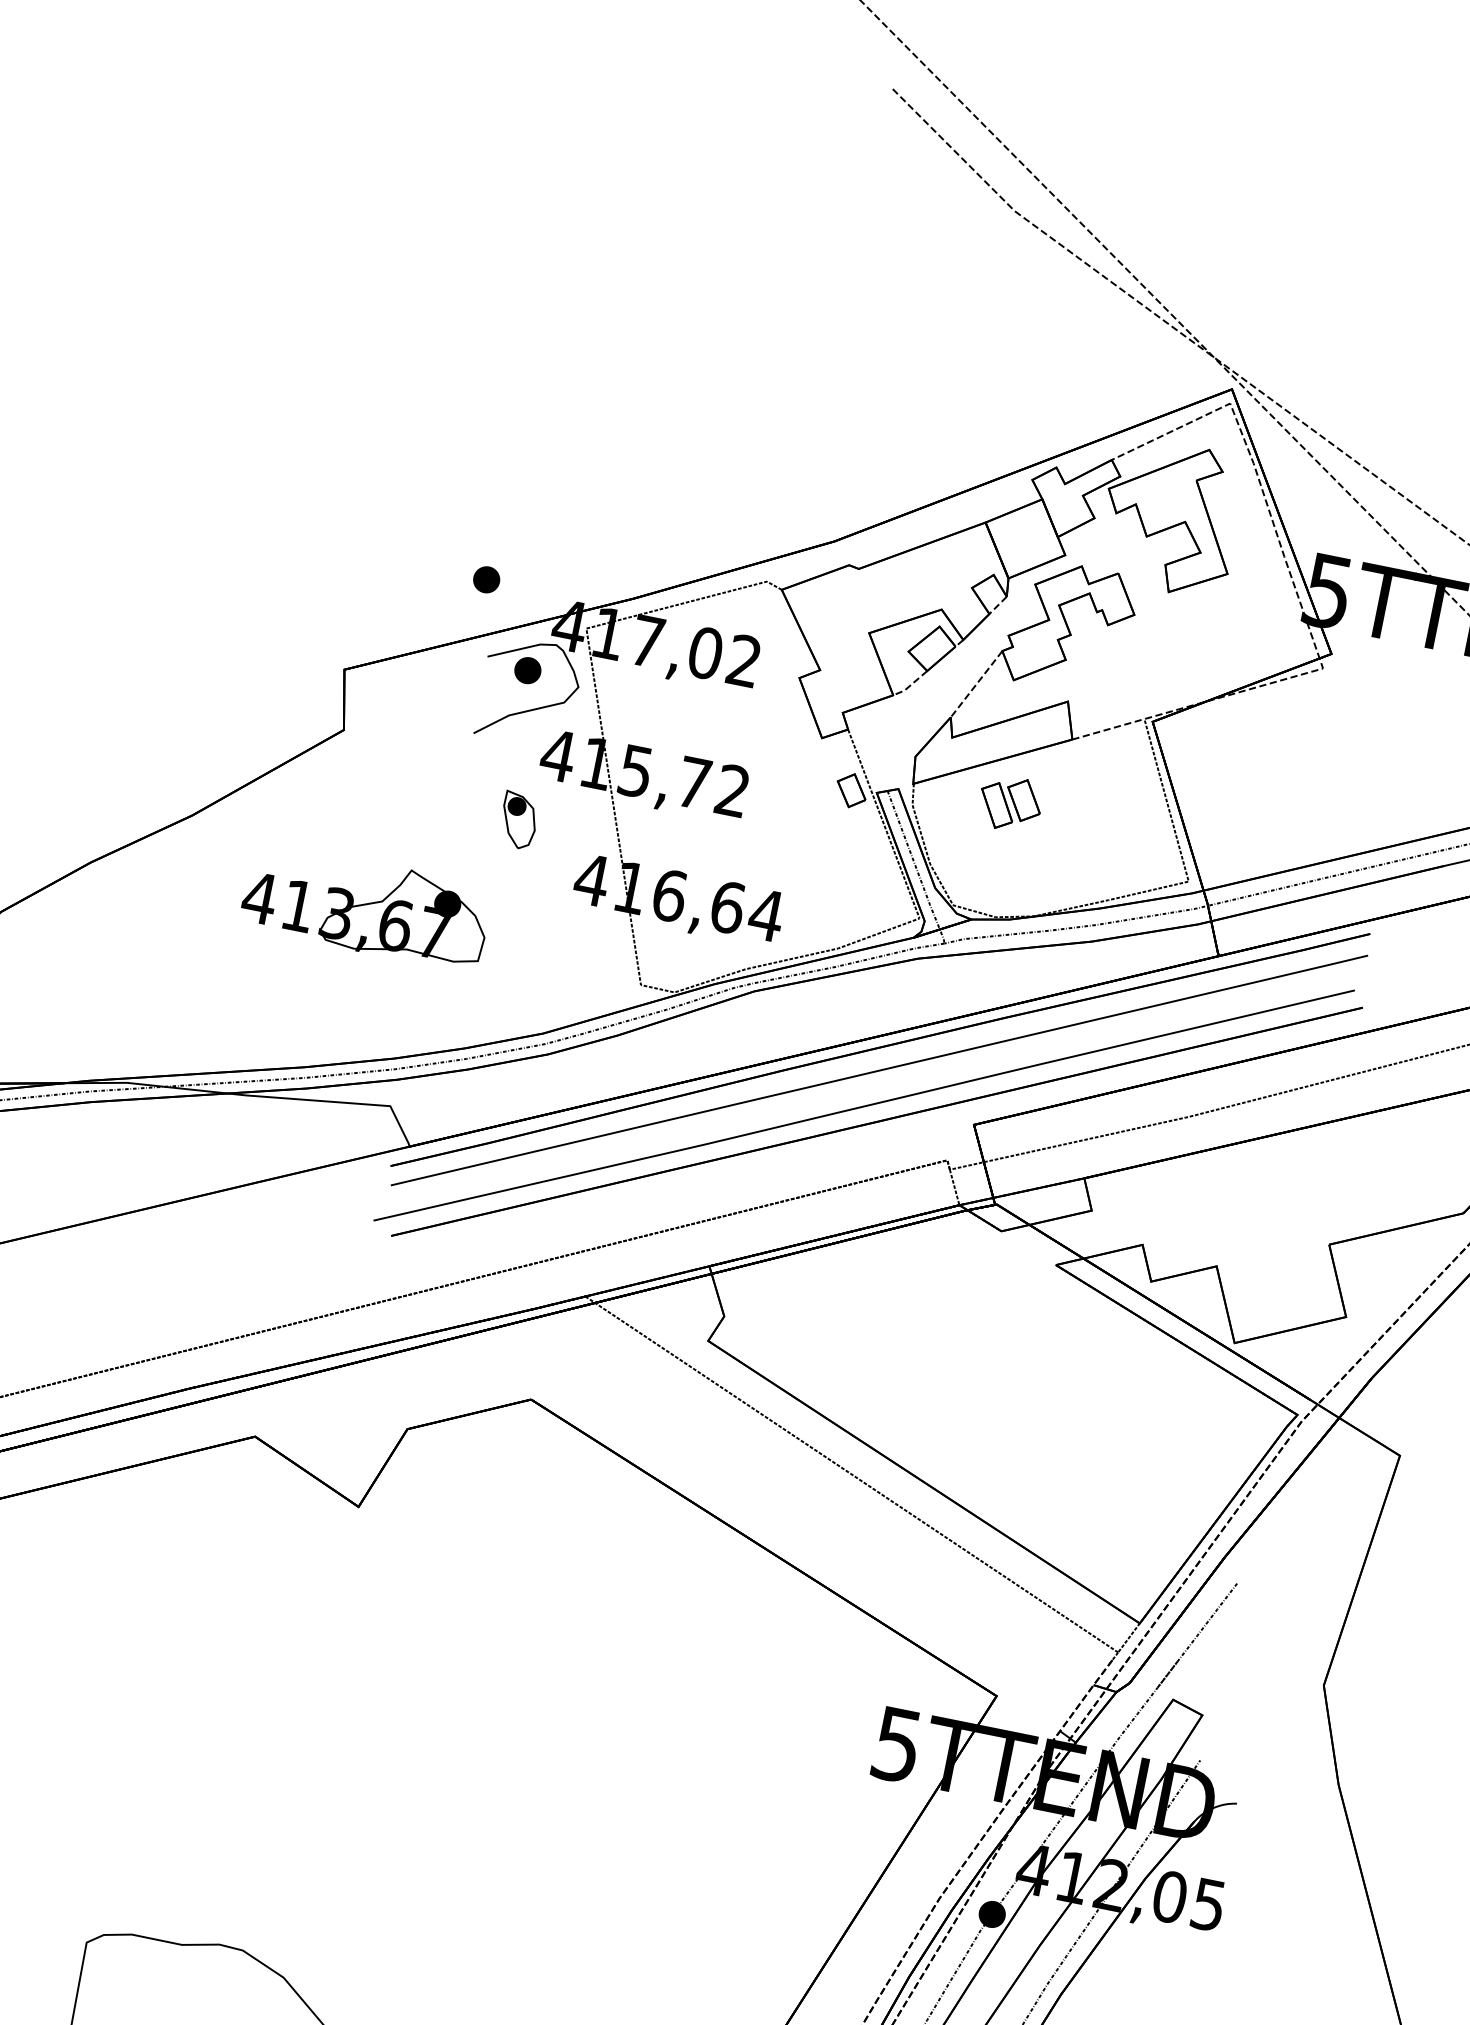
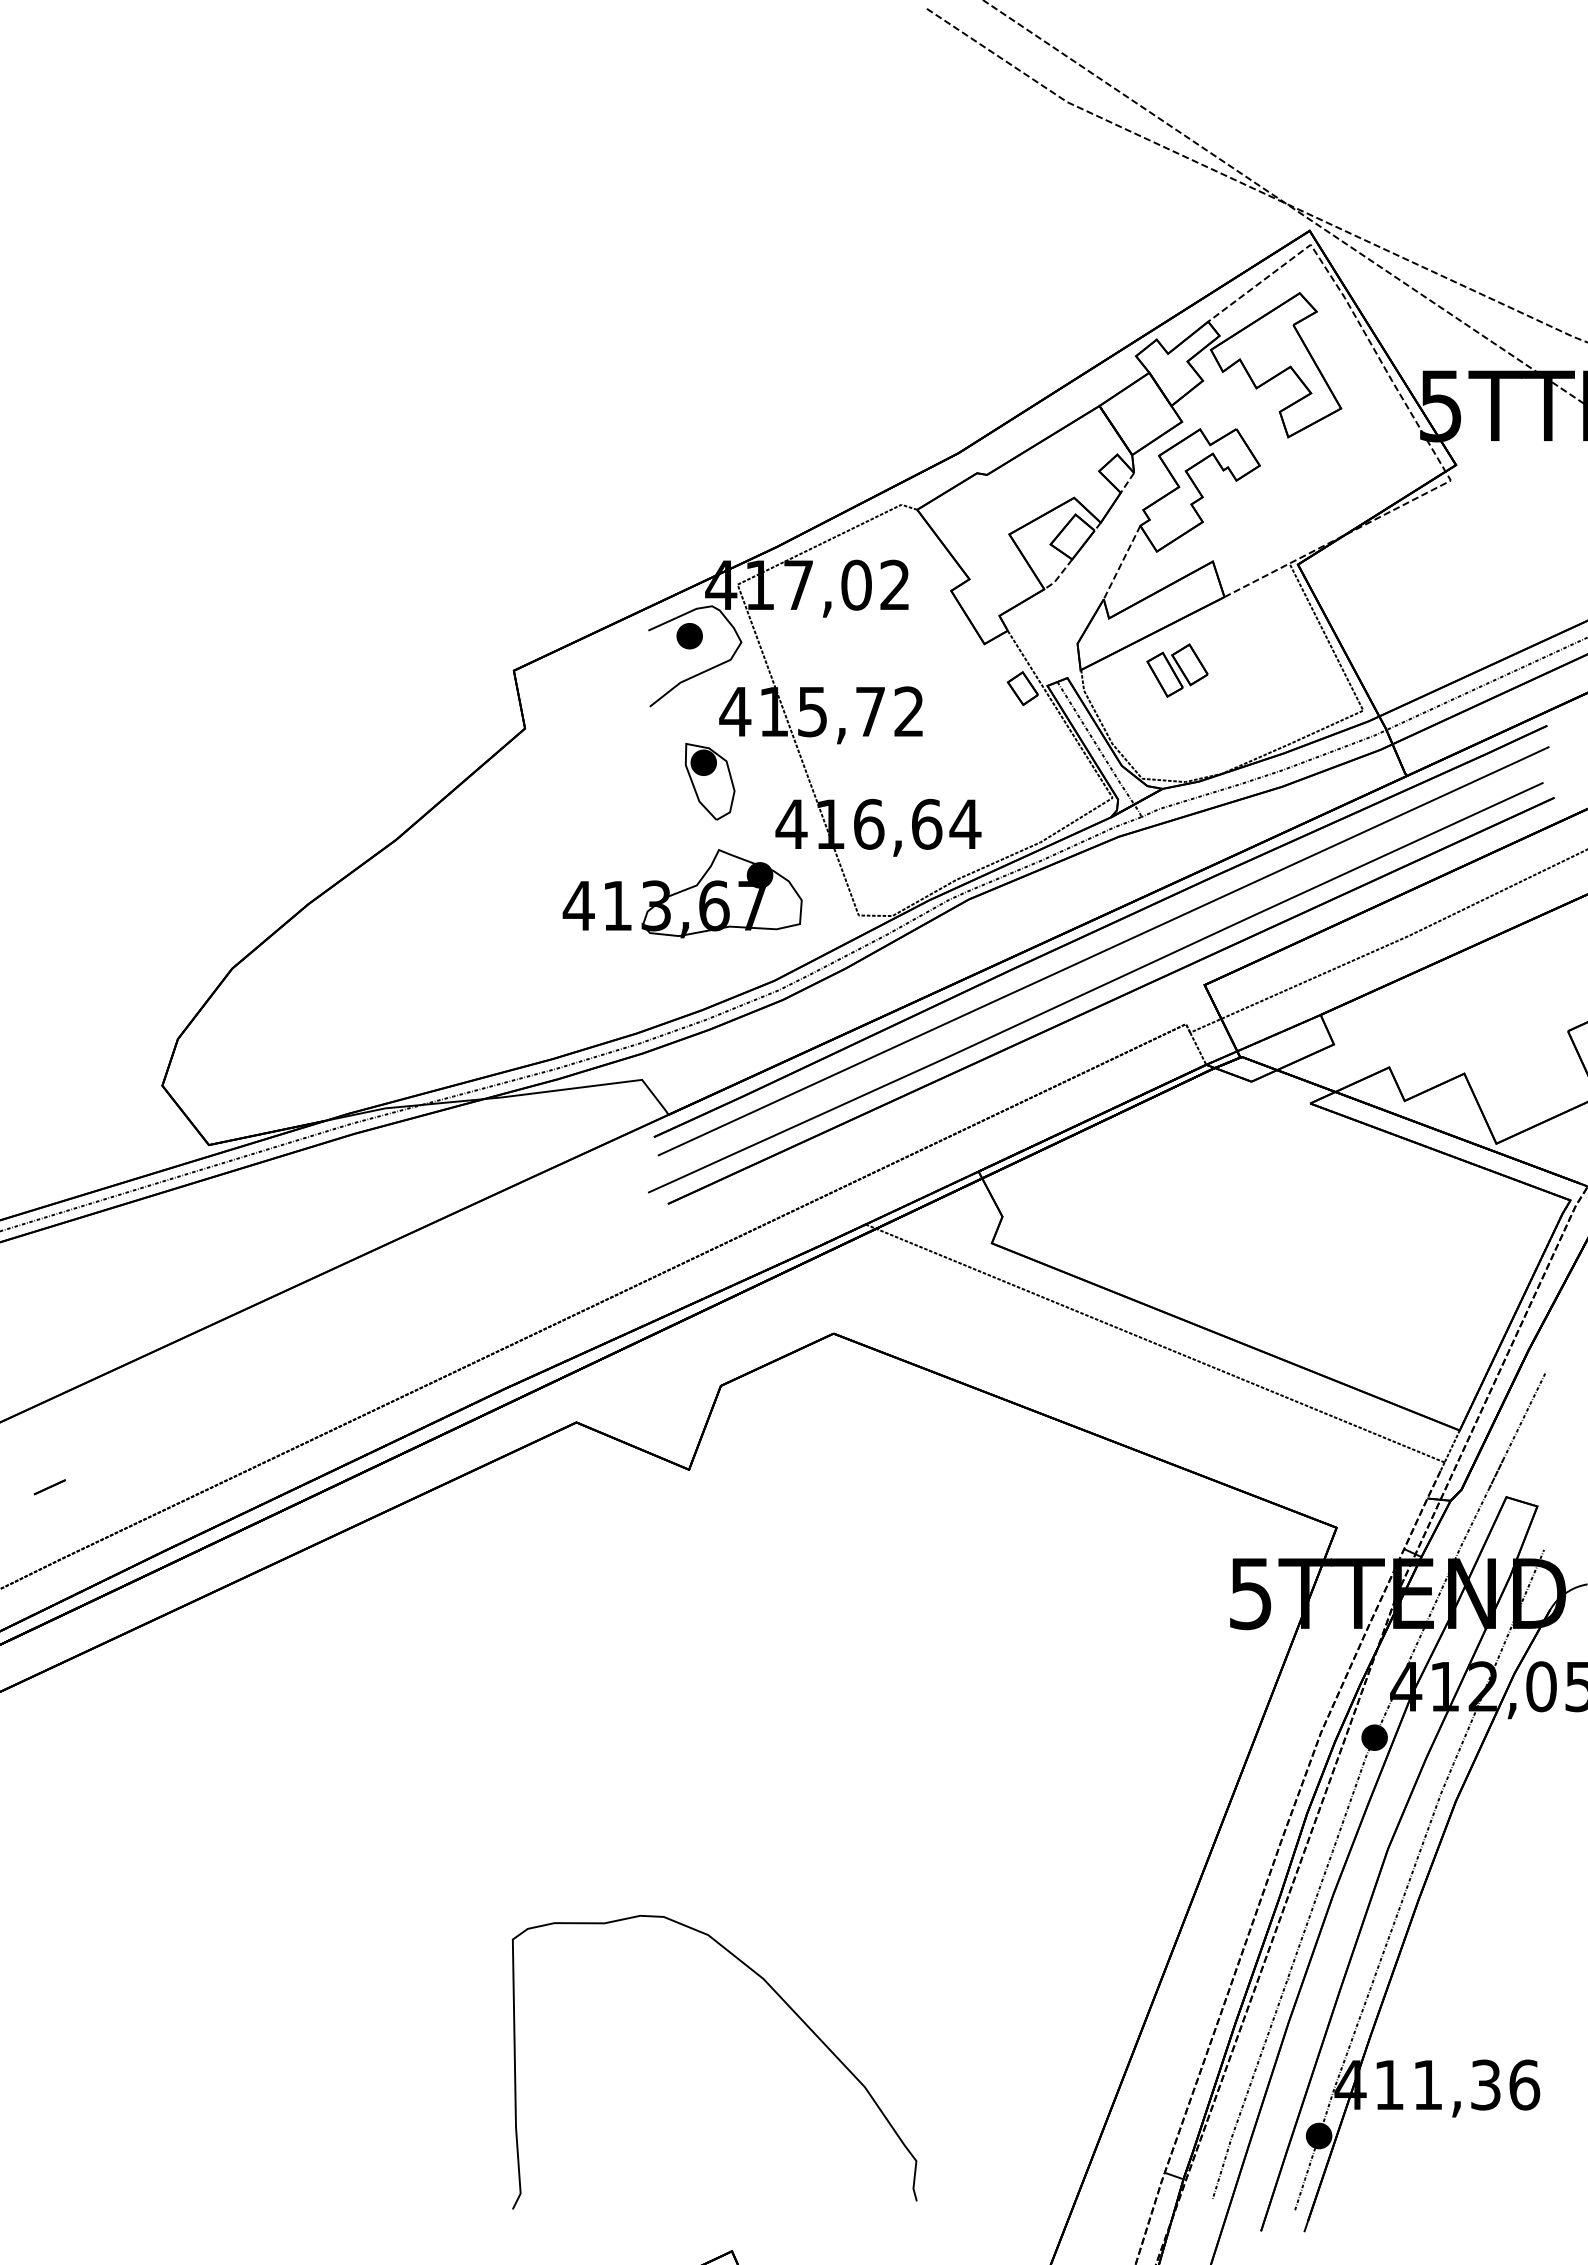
part: (486, 580) -> (632, 557), removed
part: (518, 820) -> (709, 781), size x1.43
part: (366, 906) -> (682, 893), moved

